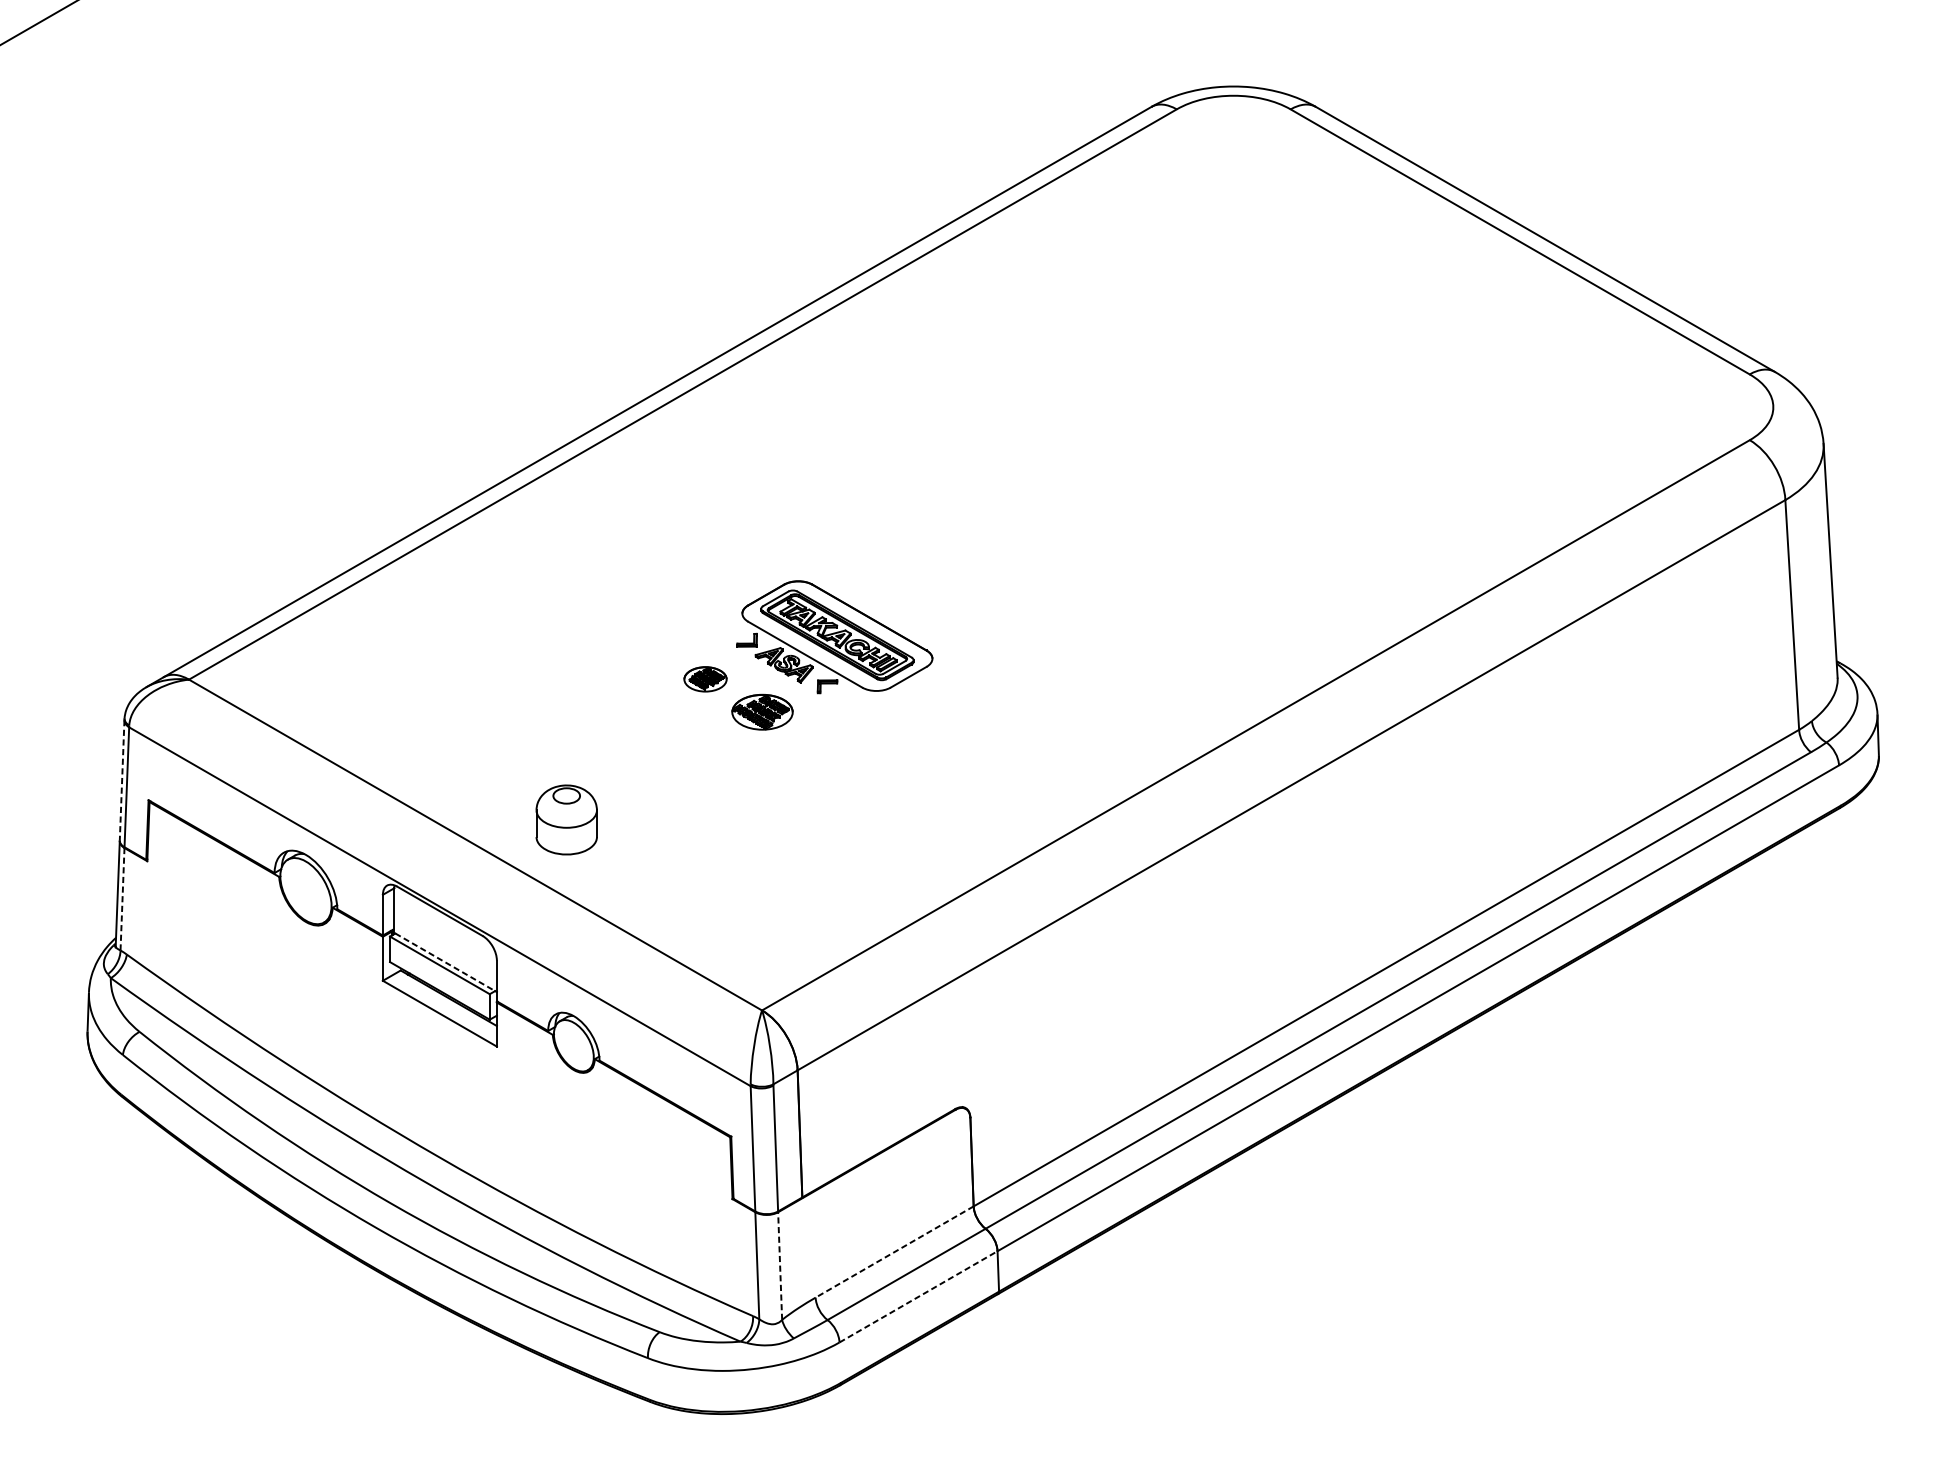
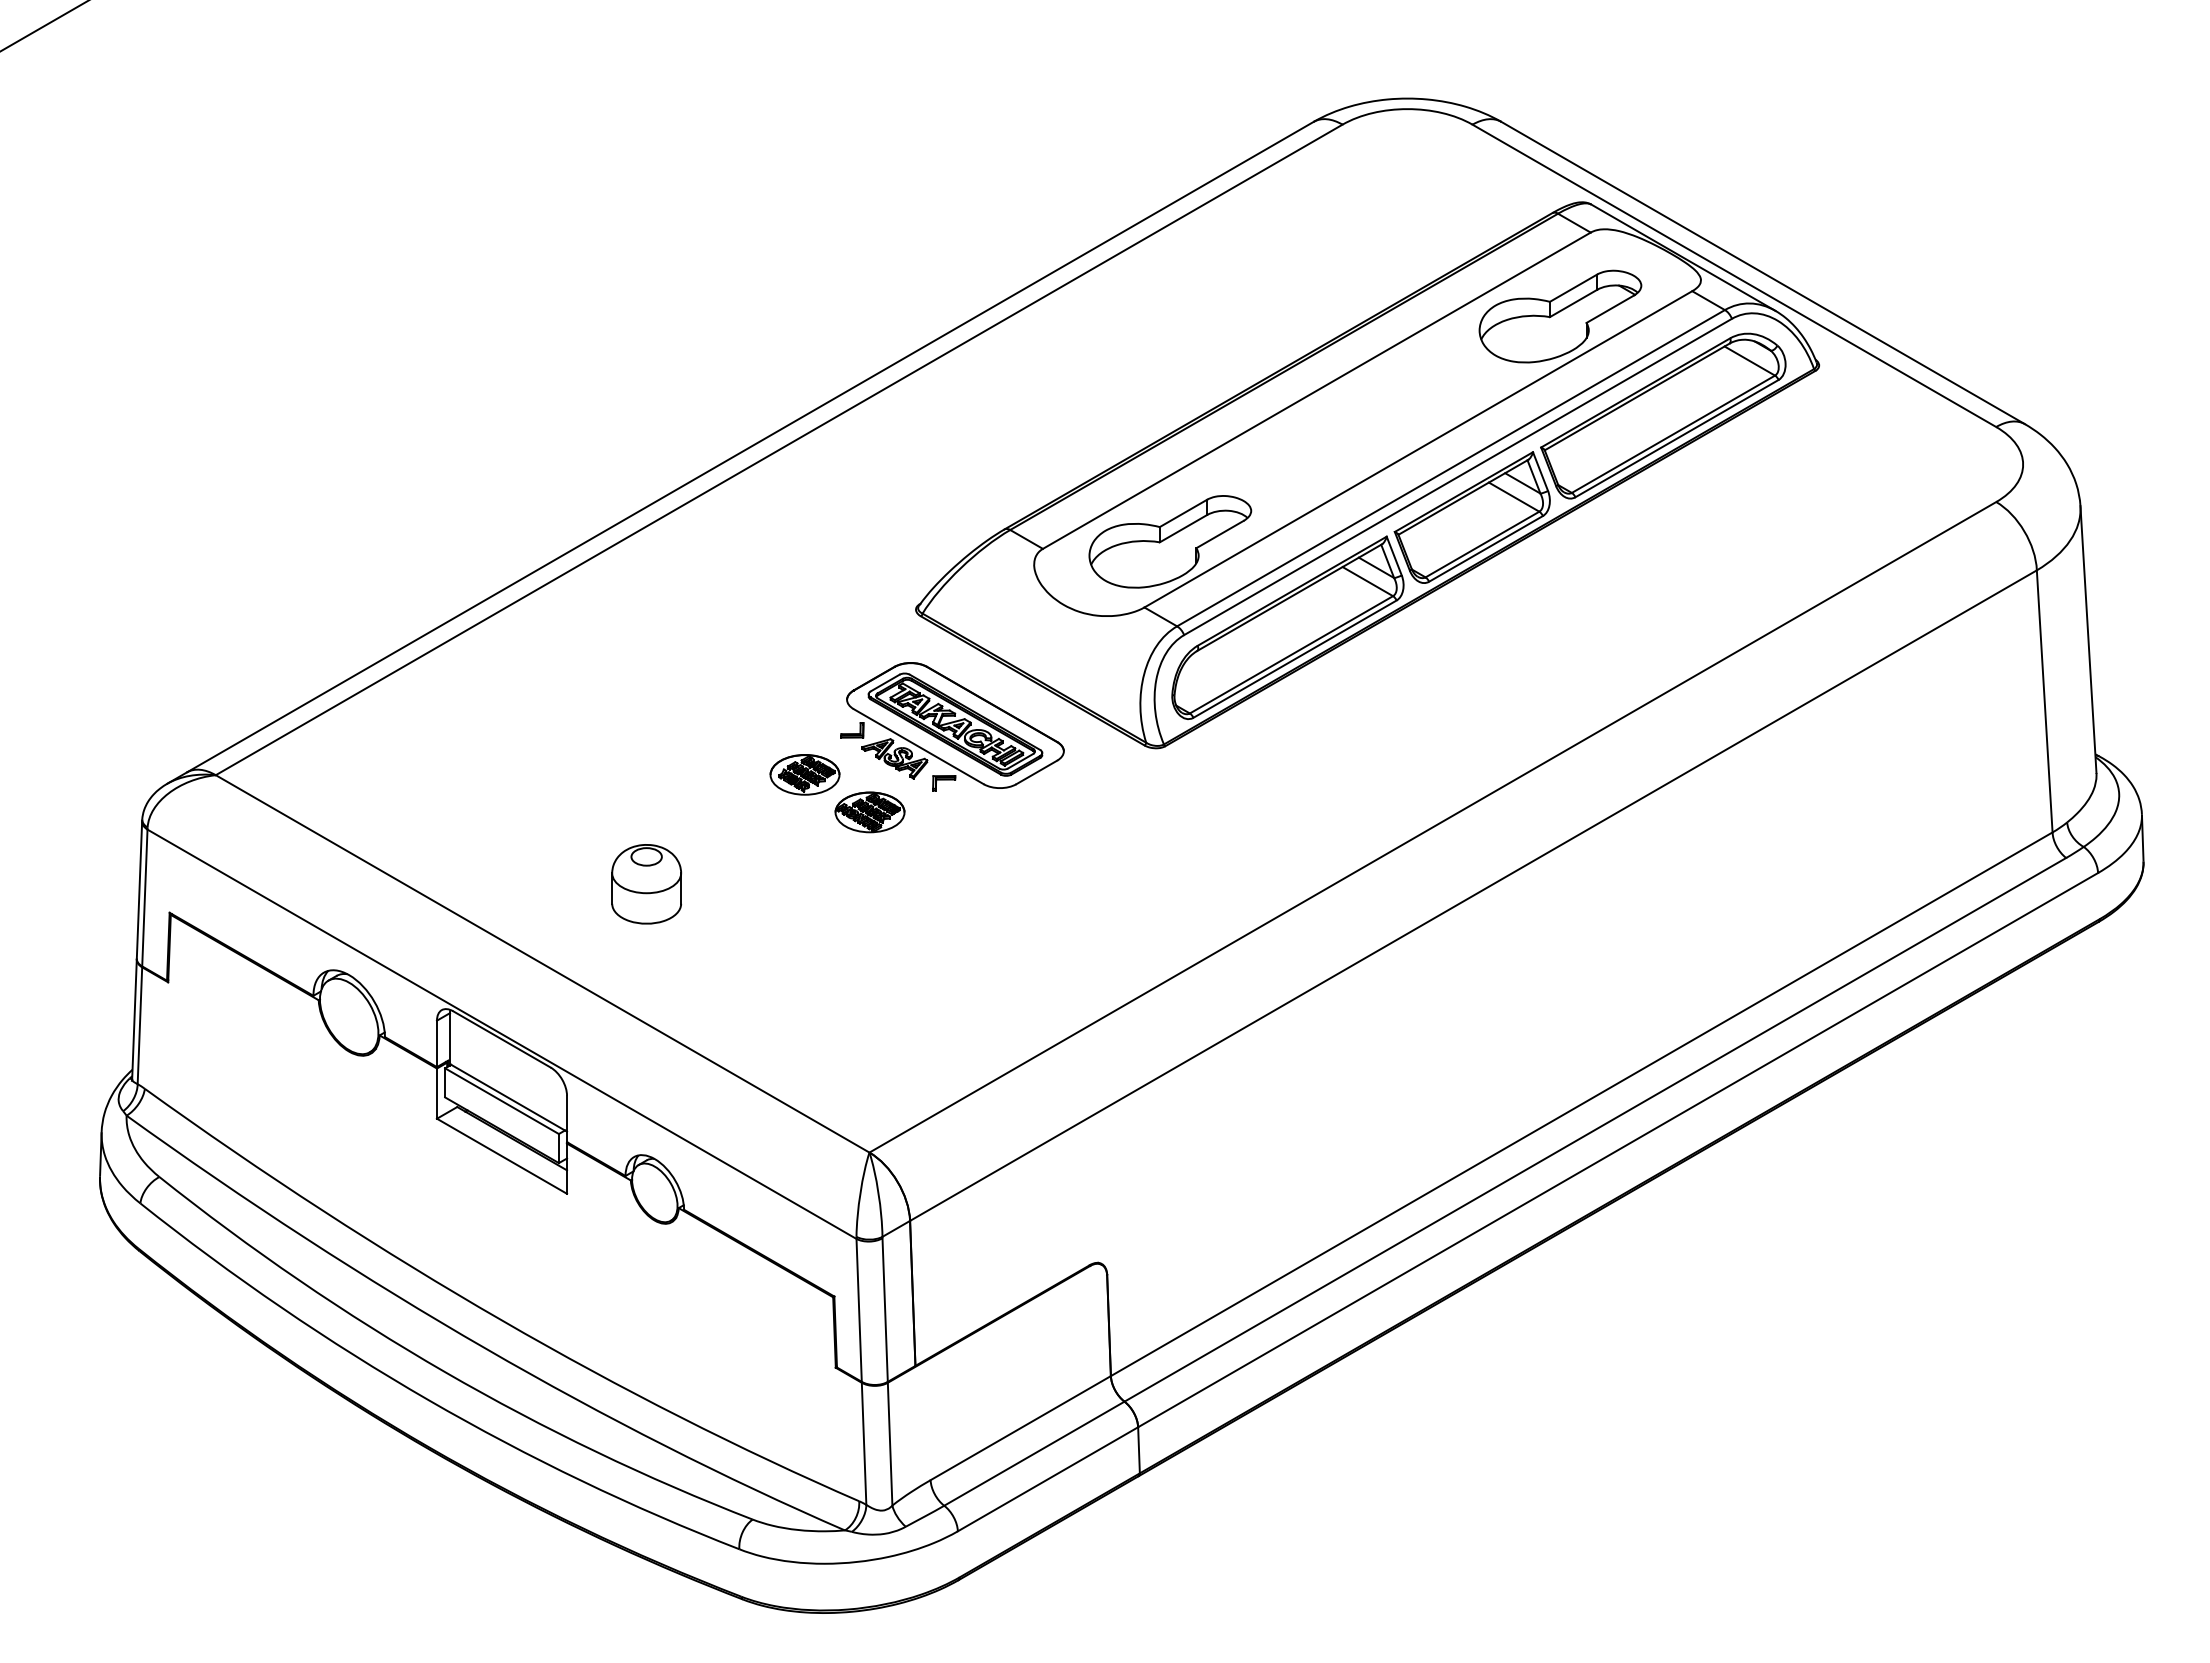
part: (1198, 416) -> (1367, 475), added
part: (705, 679) -> (804, 774), size x1.43
line: (122, 780) -> (139, 890), dashed -> solid
part: (566, 820) -> (646, 884), moved
line: (122, 899) -> (139, 1025), dashed -> solid
line: (445, 962) -> (508, 1097), dashed -> solid
line: (894, 1252) -> (1020, 1428), dashed -> solid
line: (780, 1265) -> (890, 1443), dashed -> solid
line: (918, 1297) -> (1048, 1479), dashed -> solid

